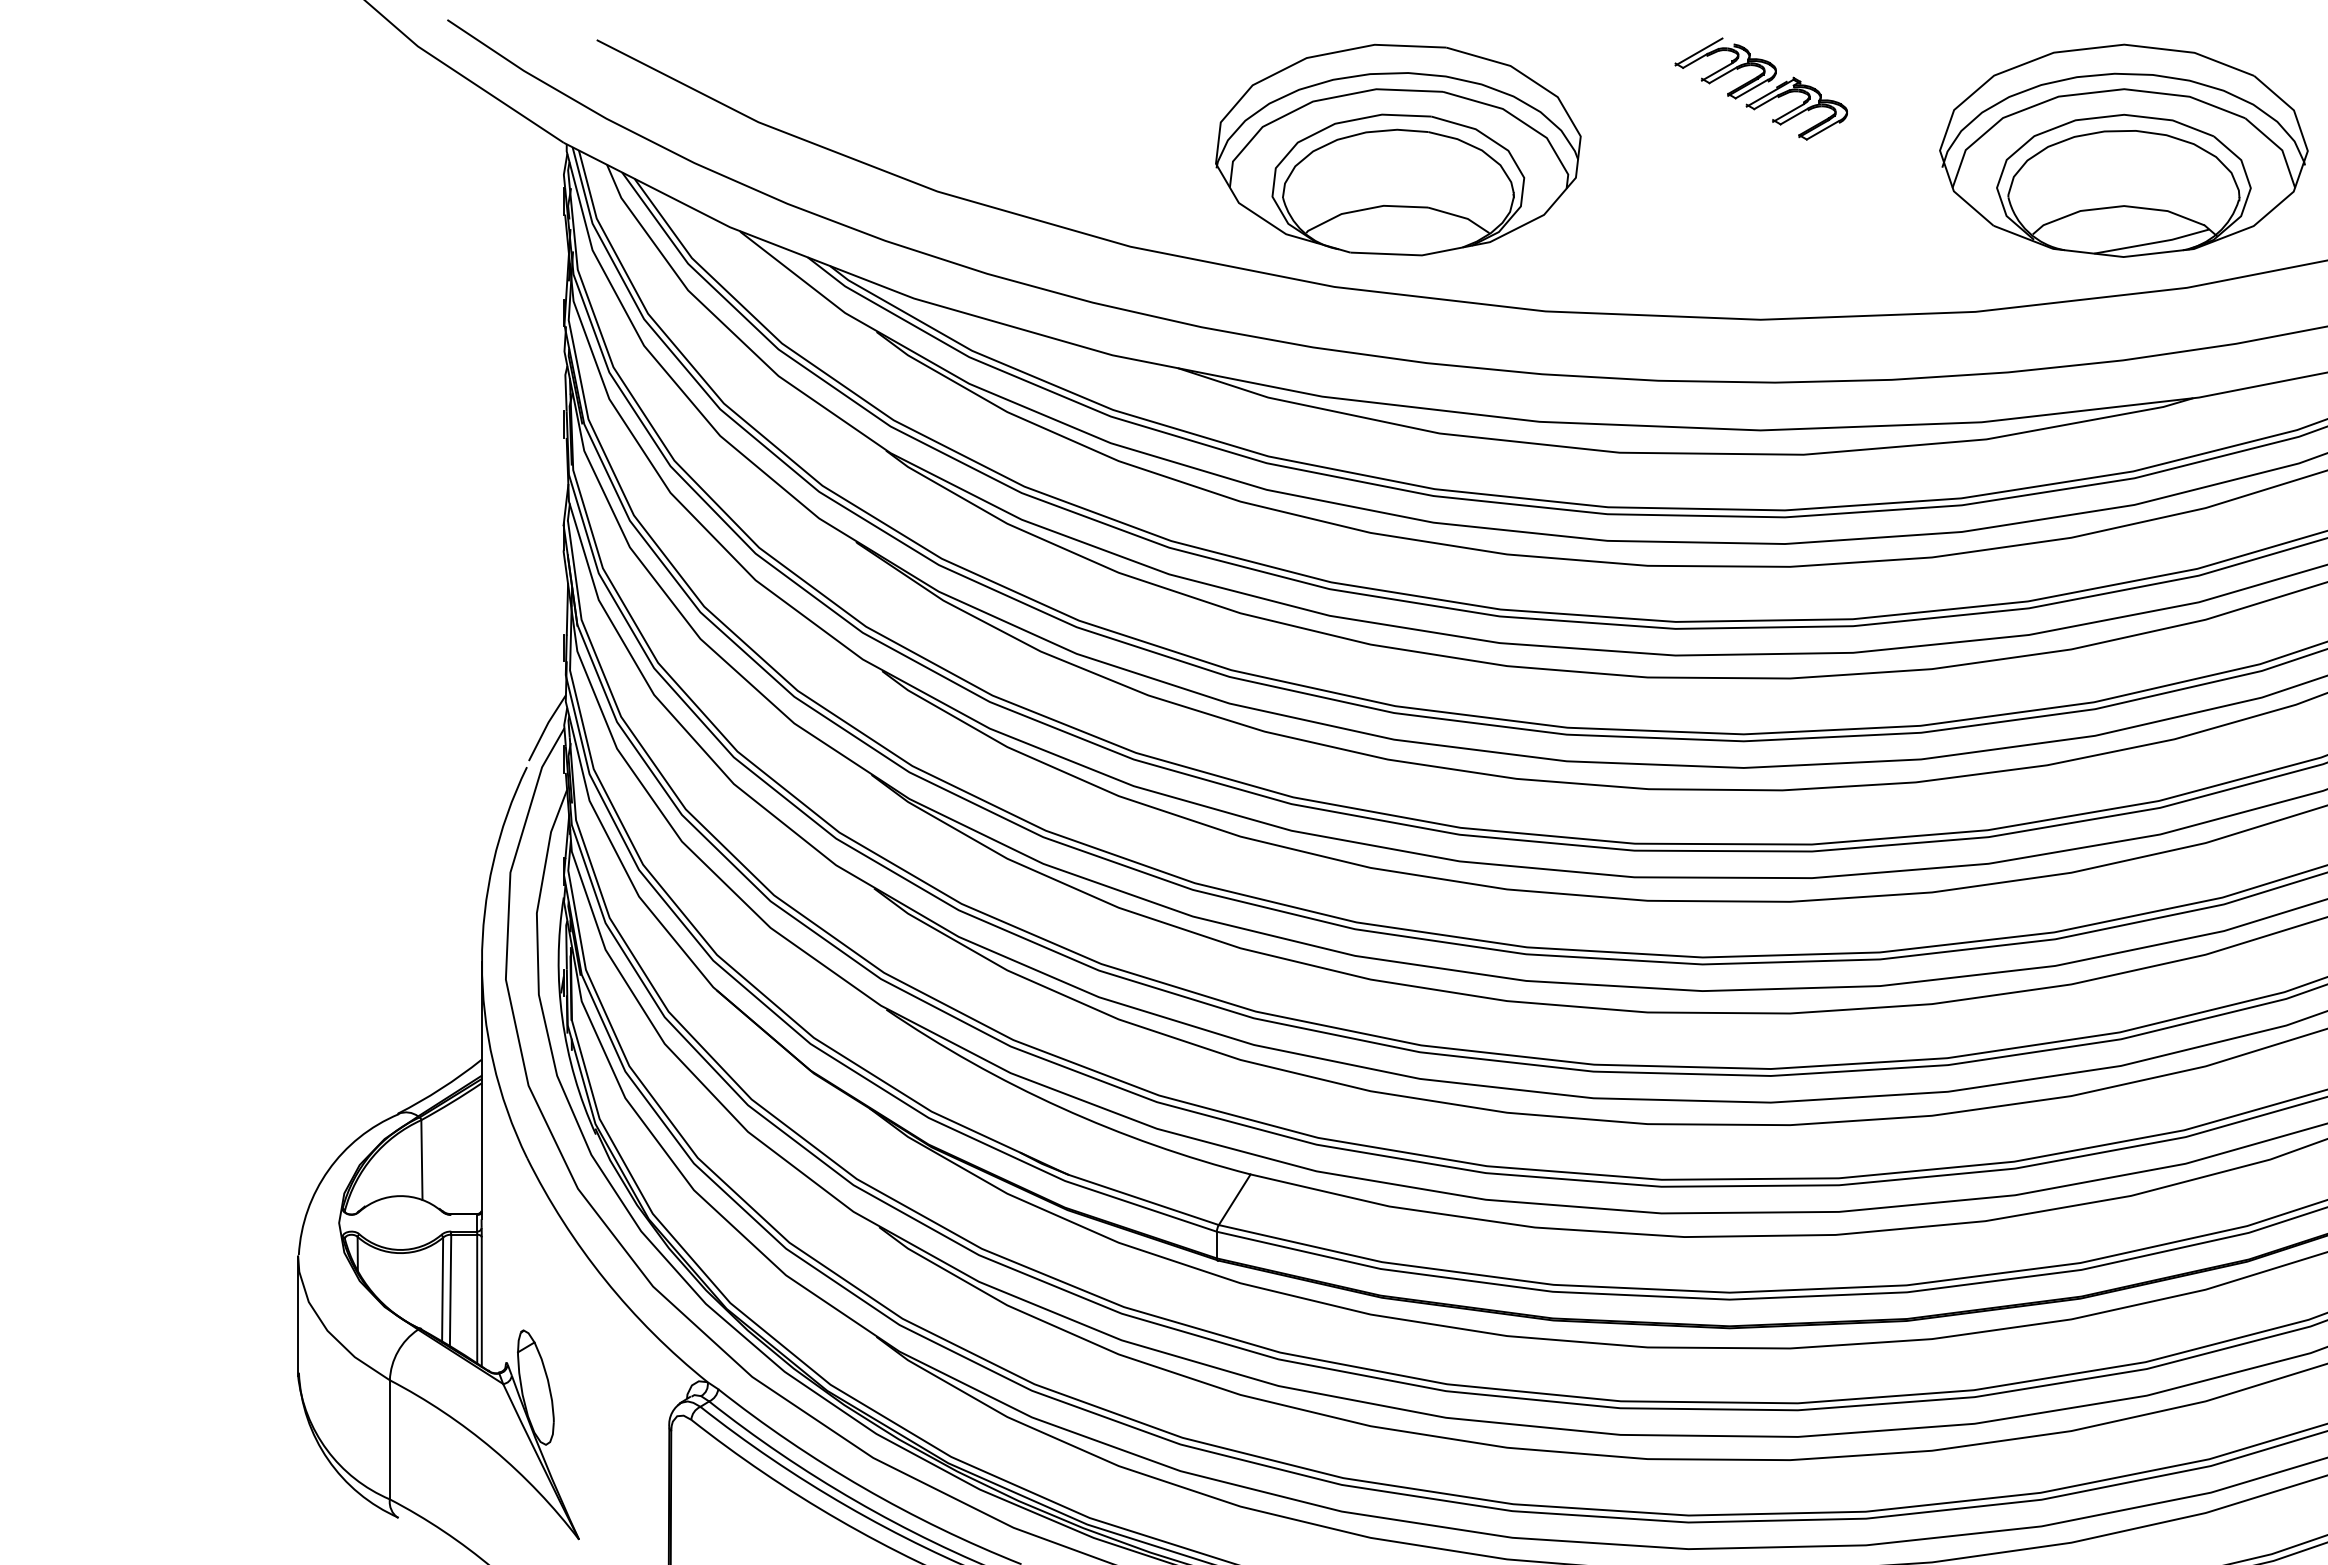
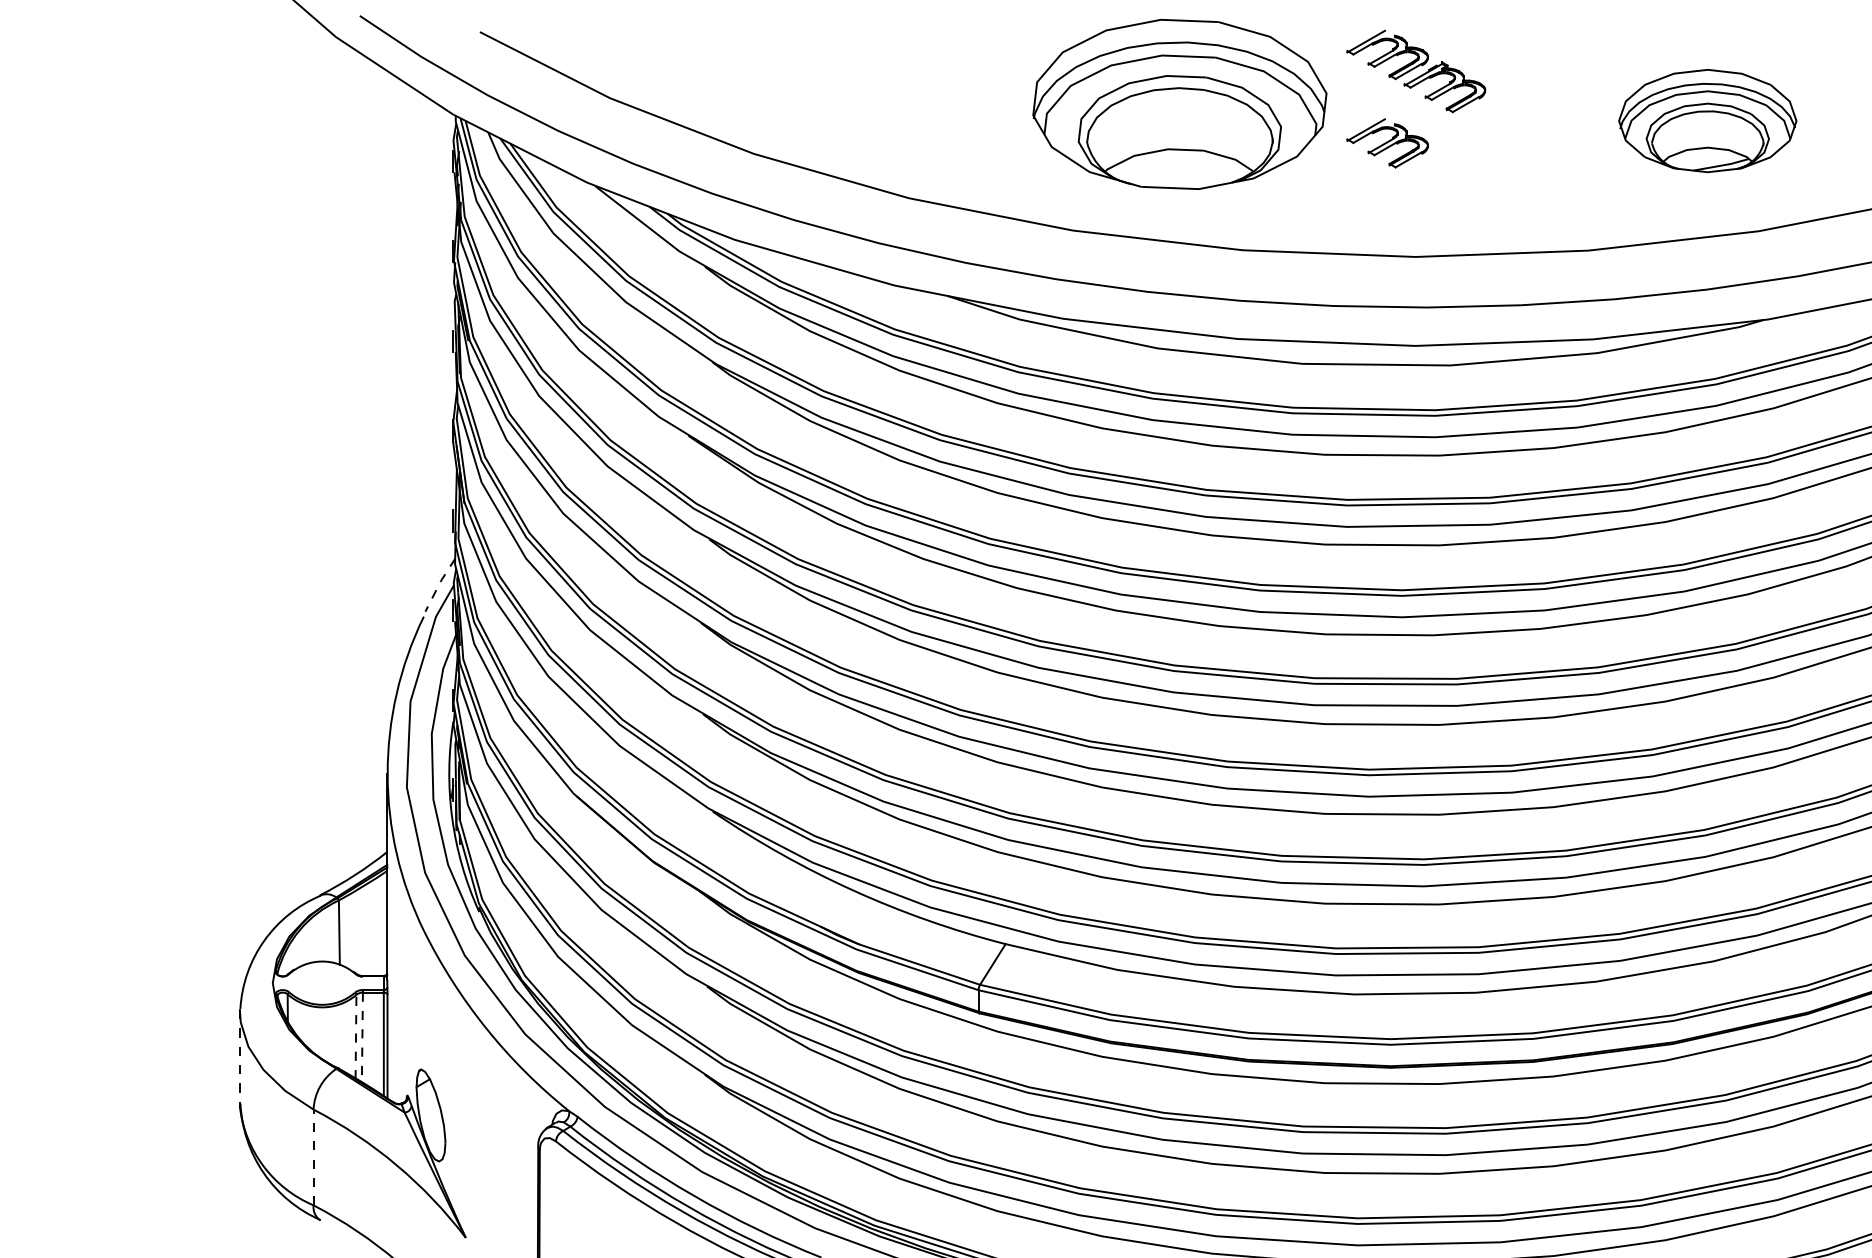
part: (1398, 149) -> (1180, 103), moved
part: (2123, 150) -> (1707, 120), size x0.6
part: (1725, 178) -> (1387, 143), added
line: (546, 726) -> (439, 583), solid -> dashed
line: (442, 1289) -> (355, 1036), solid -> dashed
line: (450, 1291) -> (362, 1038), solid -> dashed
line: (298, 1316) -> (240, 1058), solid -> dashed
line: (389, 1439) -> (313, 1157), solid -> dashed

